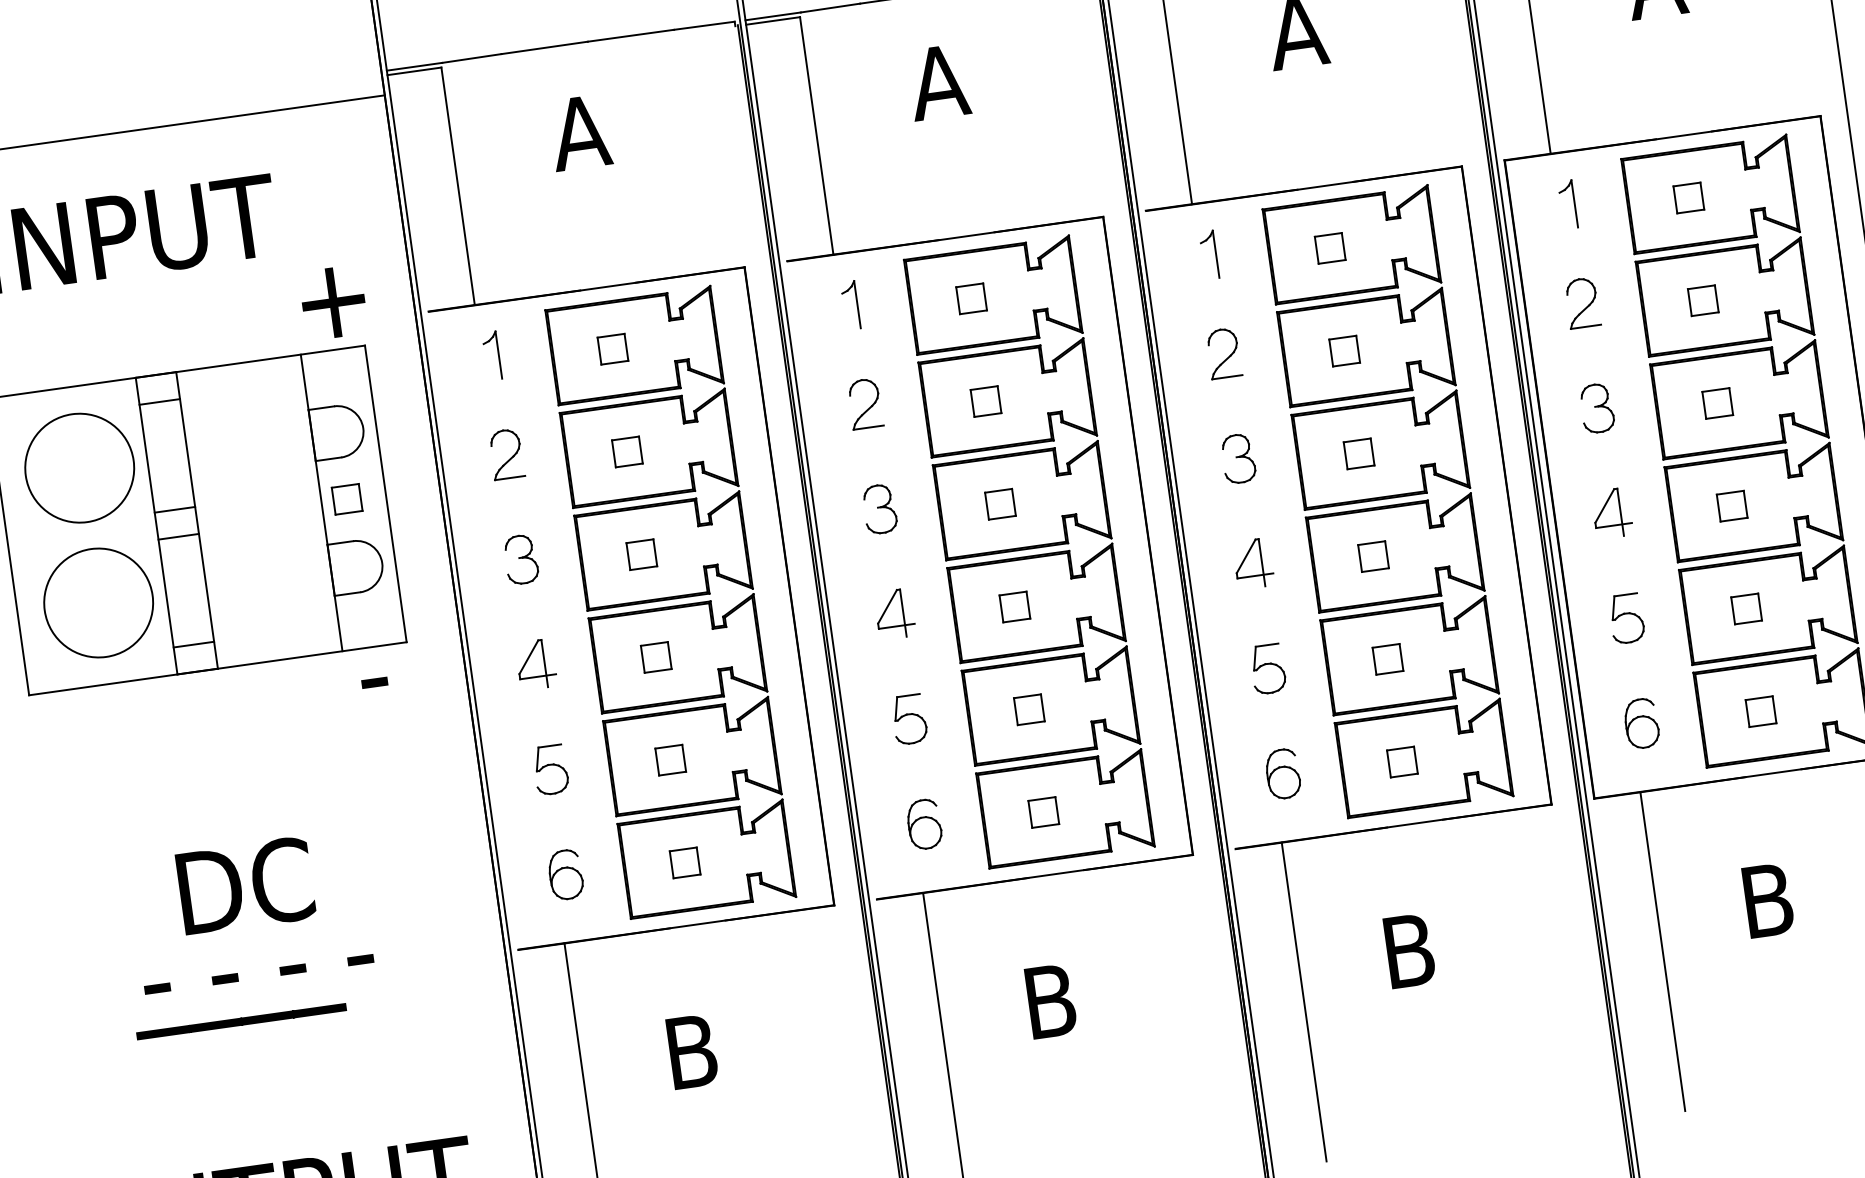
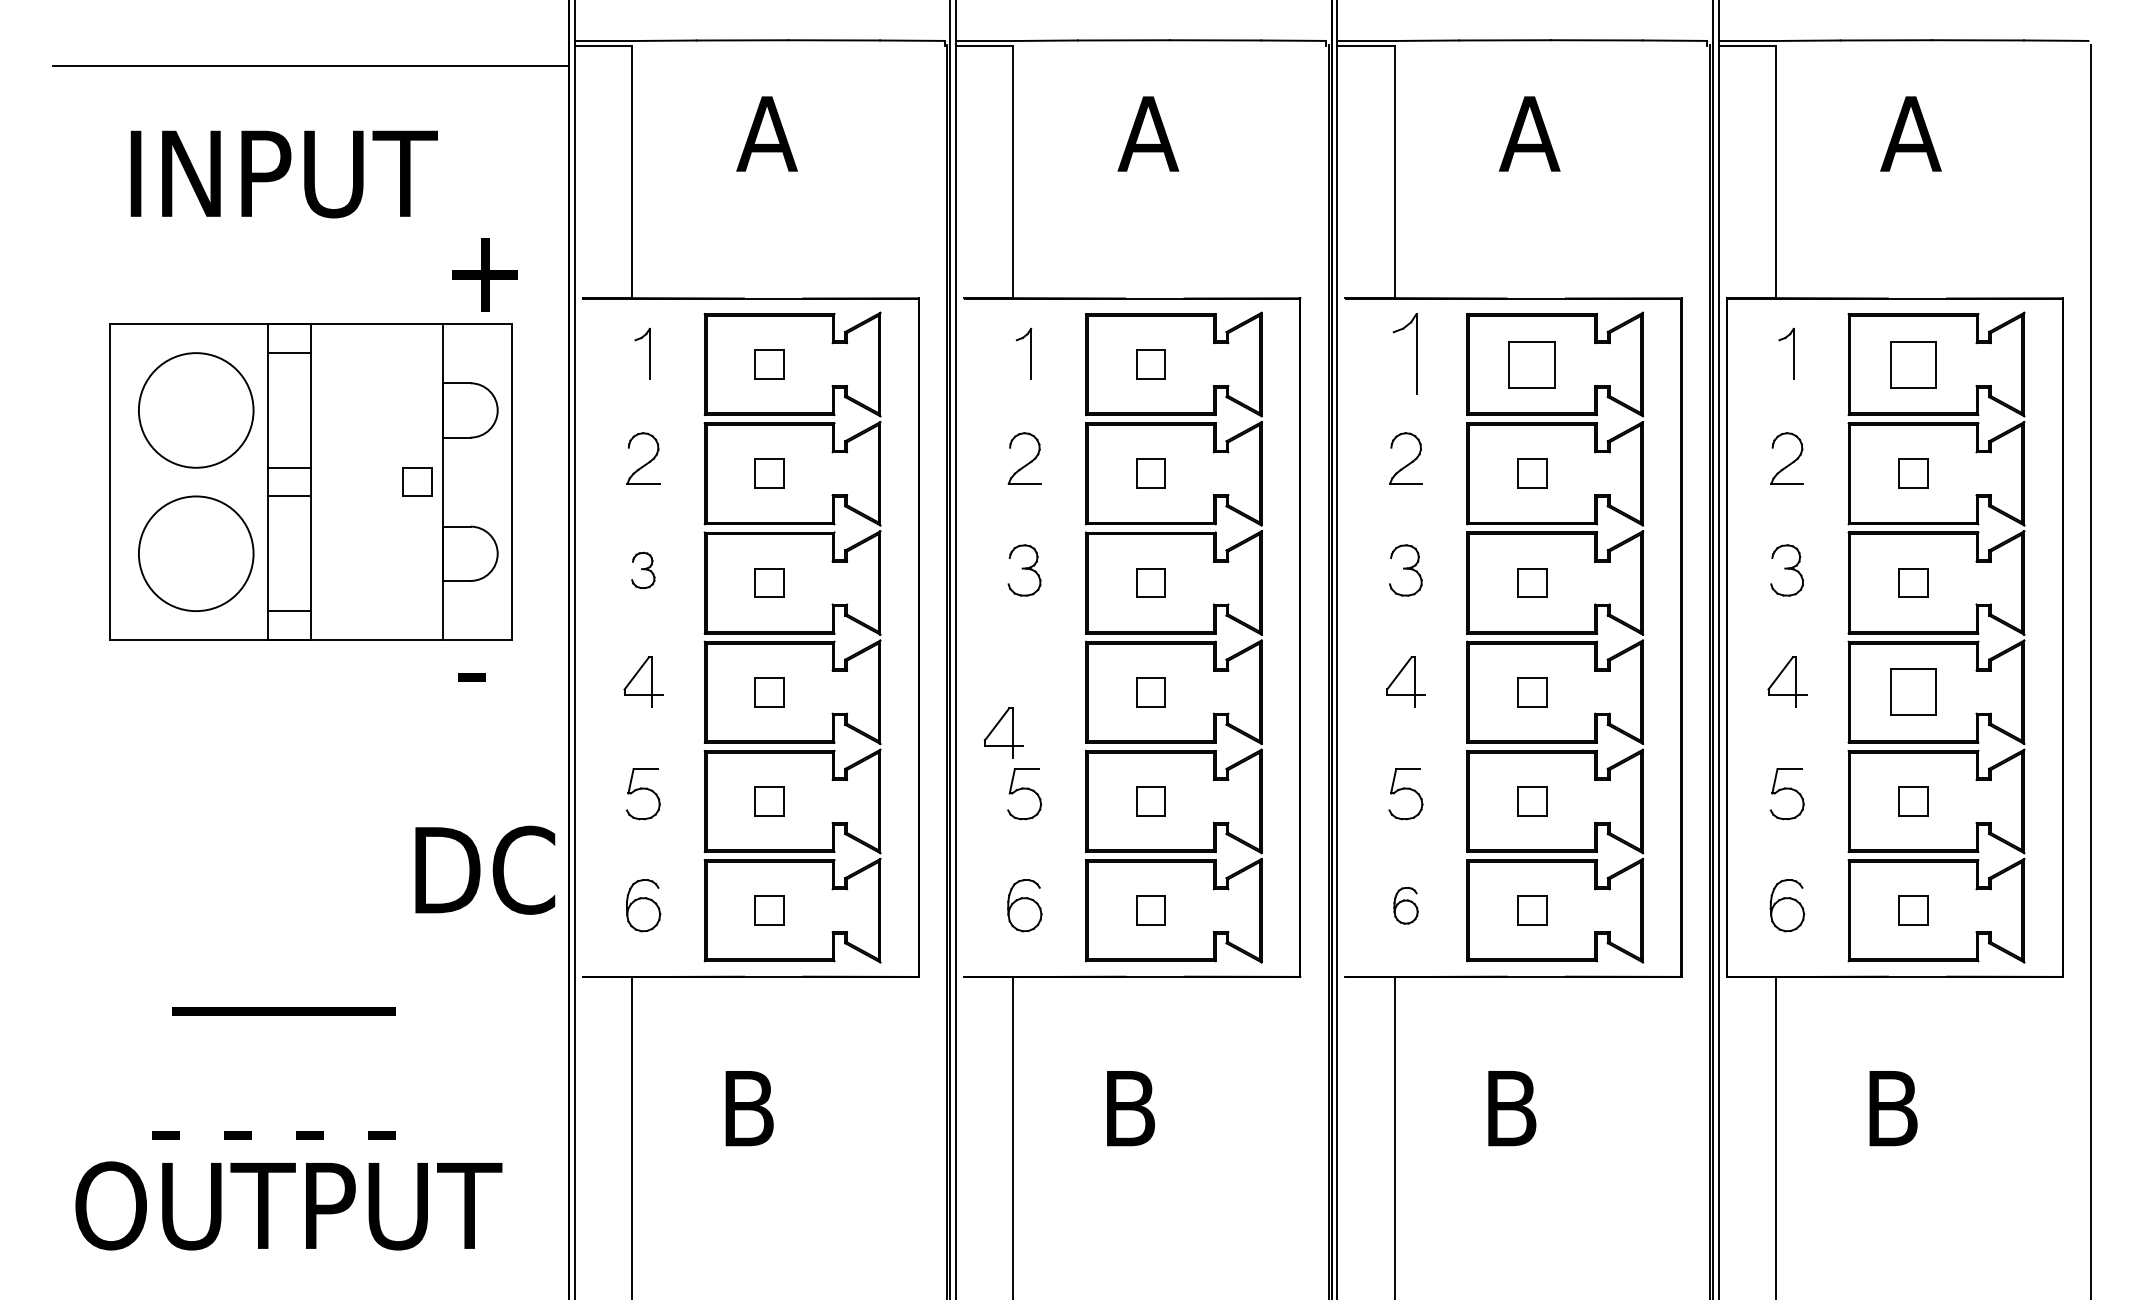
part: (1688, 197) -> (1913, 364), size x1.6
part: (1330, 248) -> (1532, 364), size x1.6
part: (1209, 254) -> (1405, 353), size x1.6
part: (347, 498) -> (417, 481), moved
part: (1732, 506) -> (1913, 692), size x1.6
part: (521, 559) -> (643, 570), size x0.7
part: (894, 613) -> (1003, 732), moved
part: (1282, 773) -> (1405, 905), size x0.7
text: (246, 885) -> (485, 869), moved
text: (258, 974) -> (273, 1135), moved

